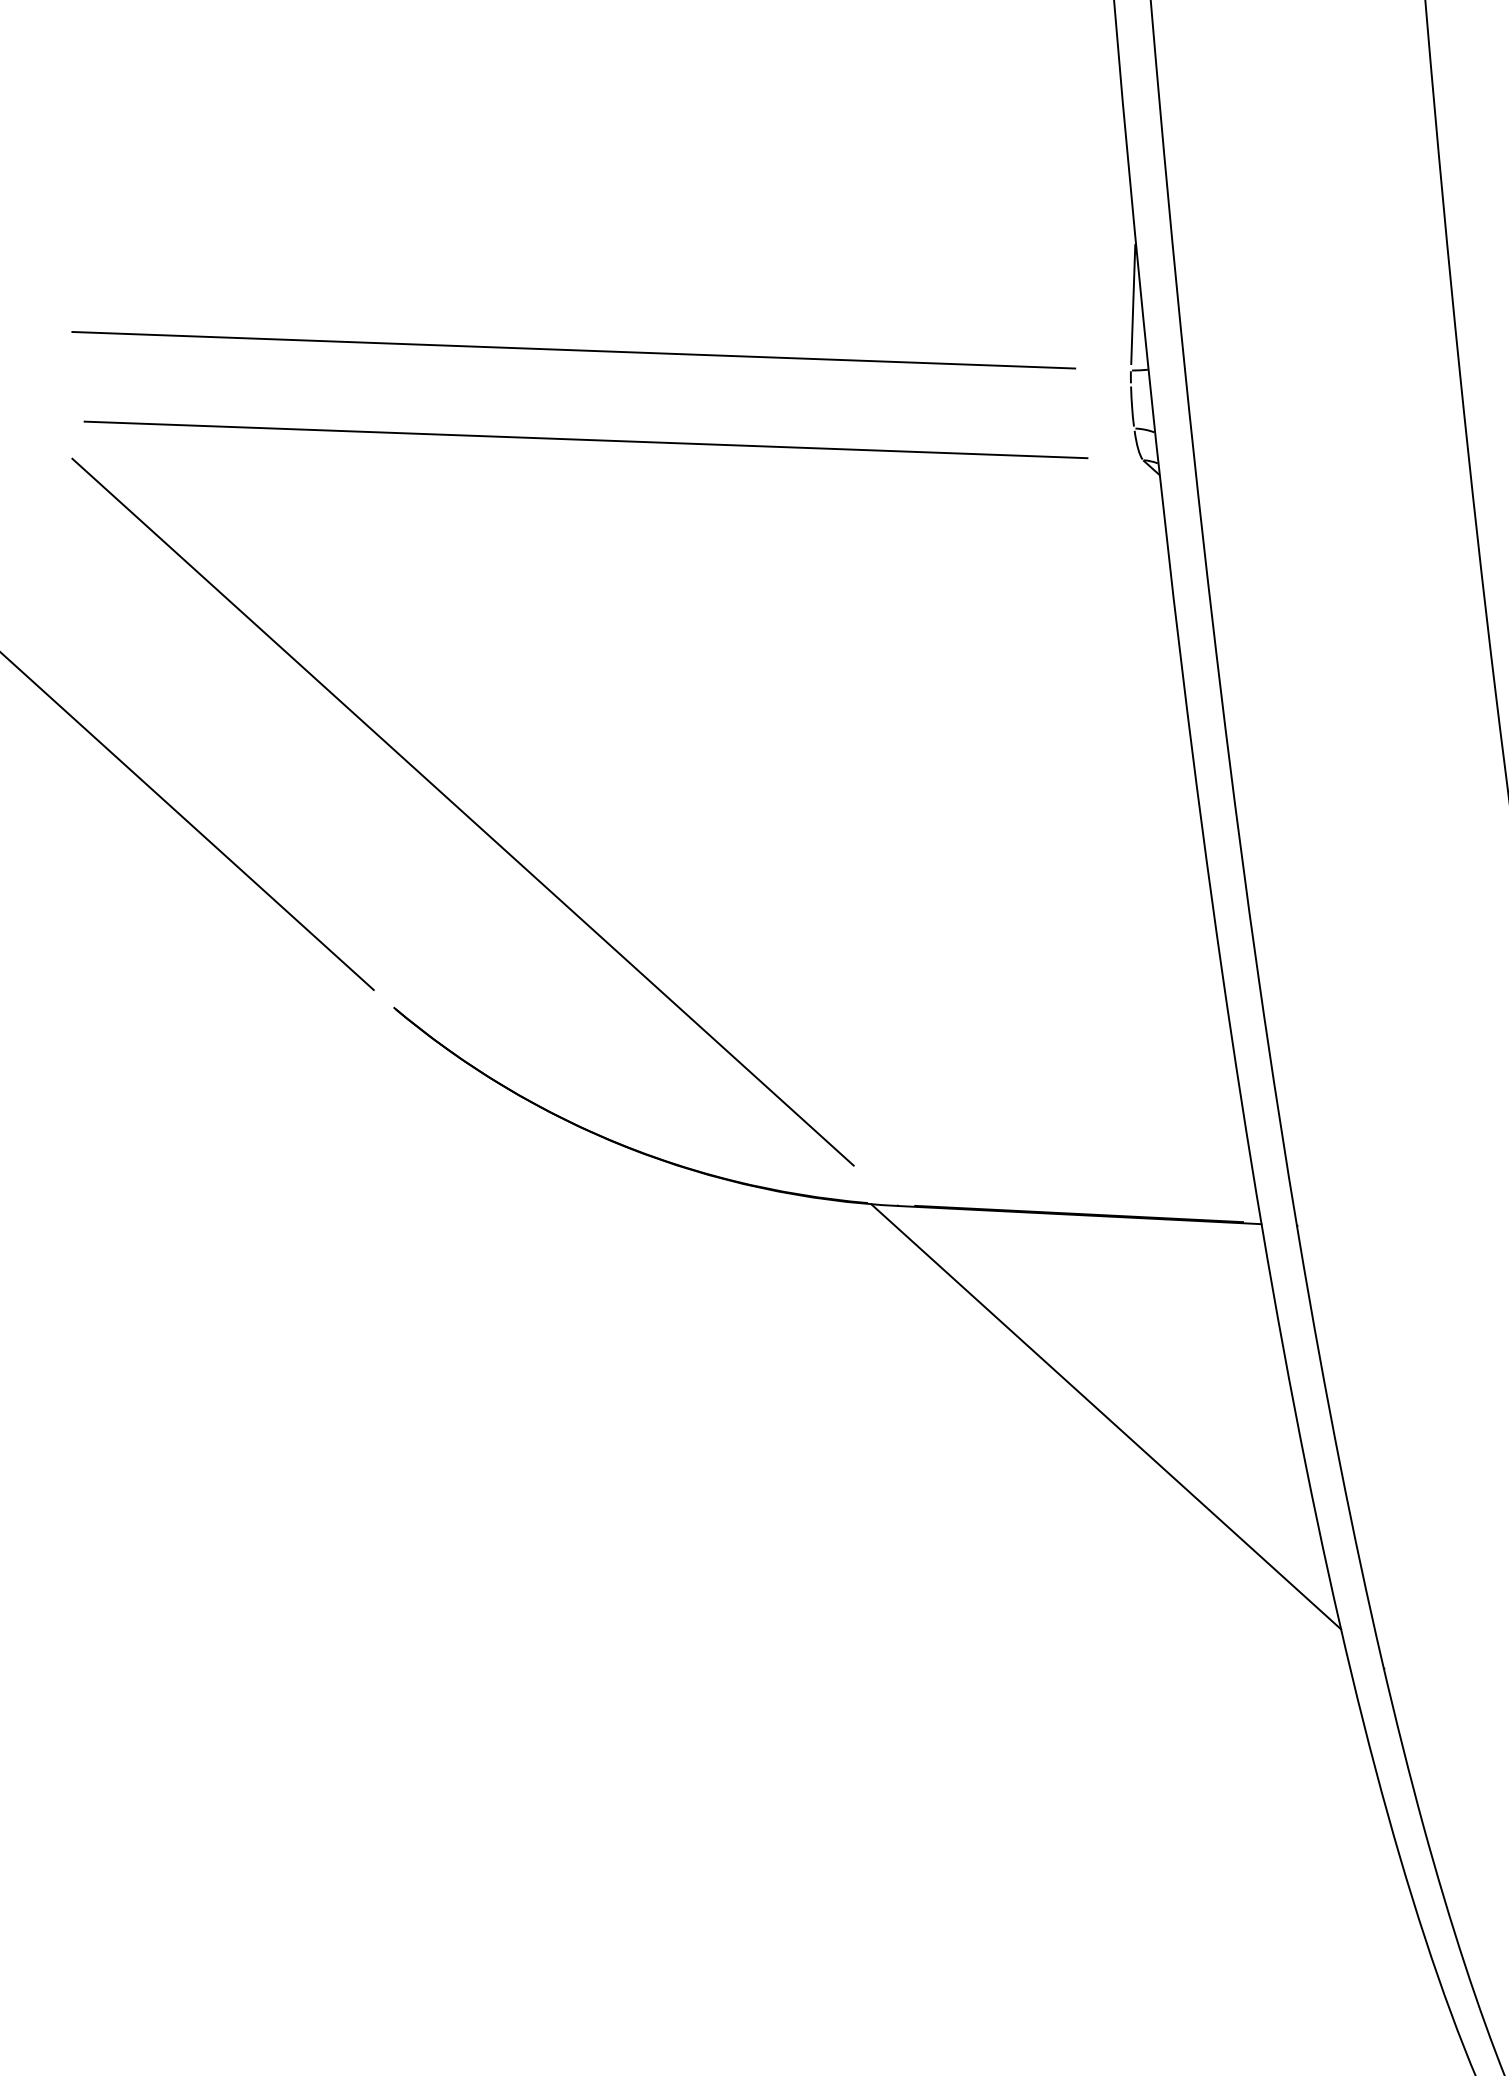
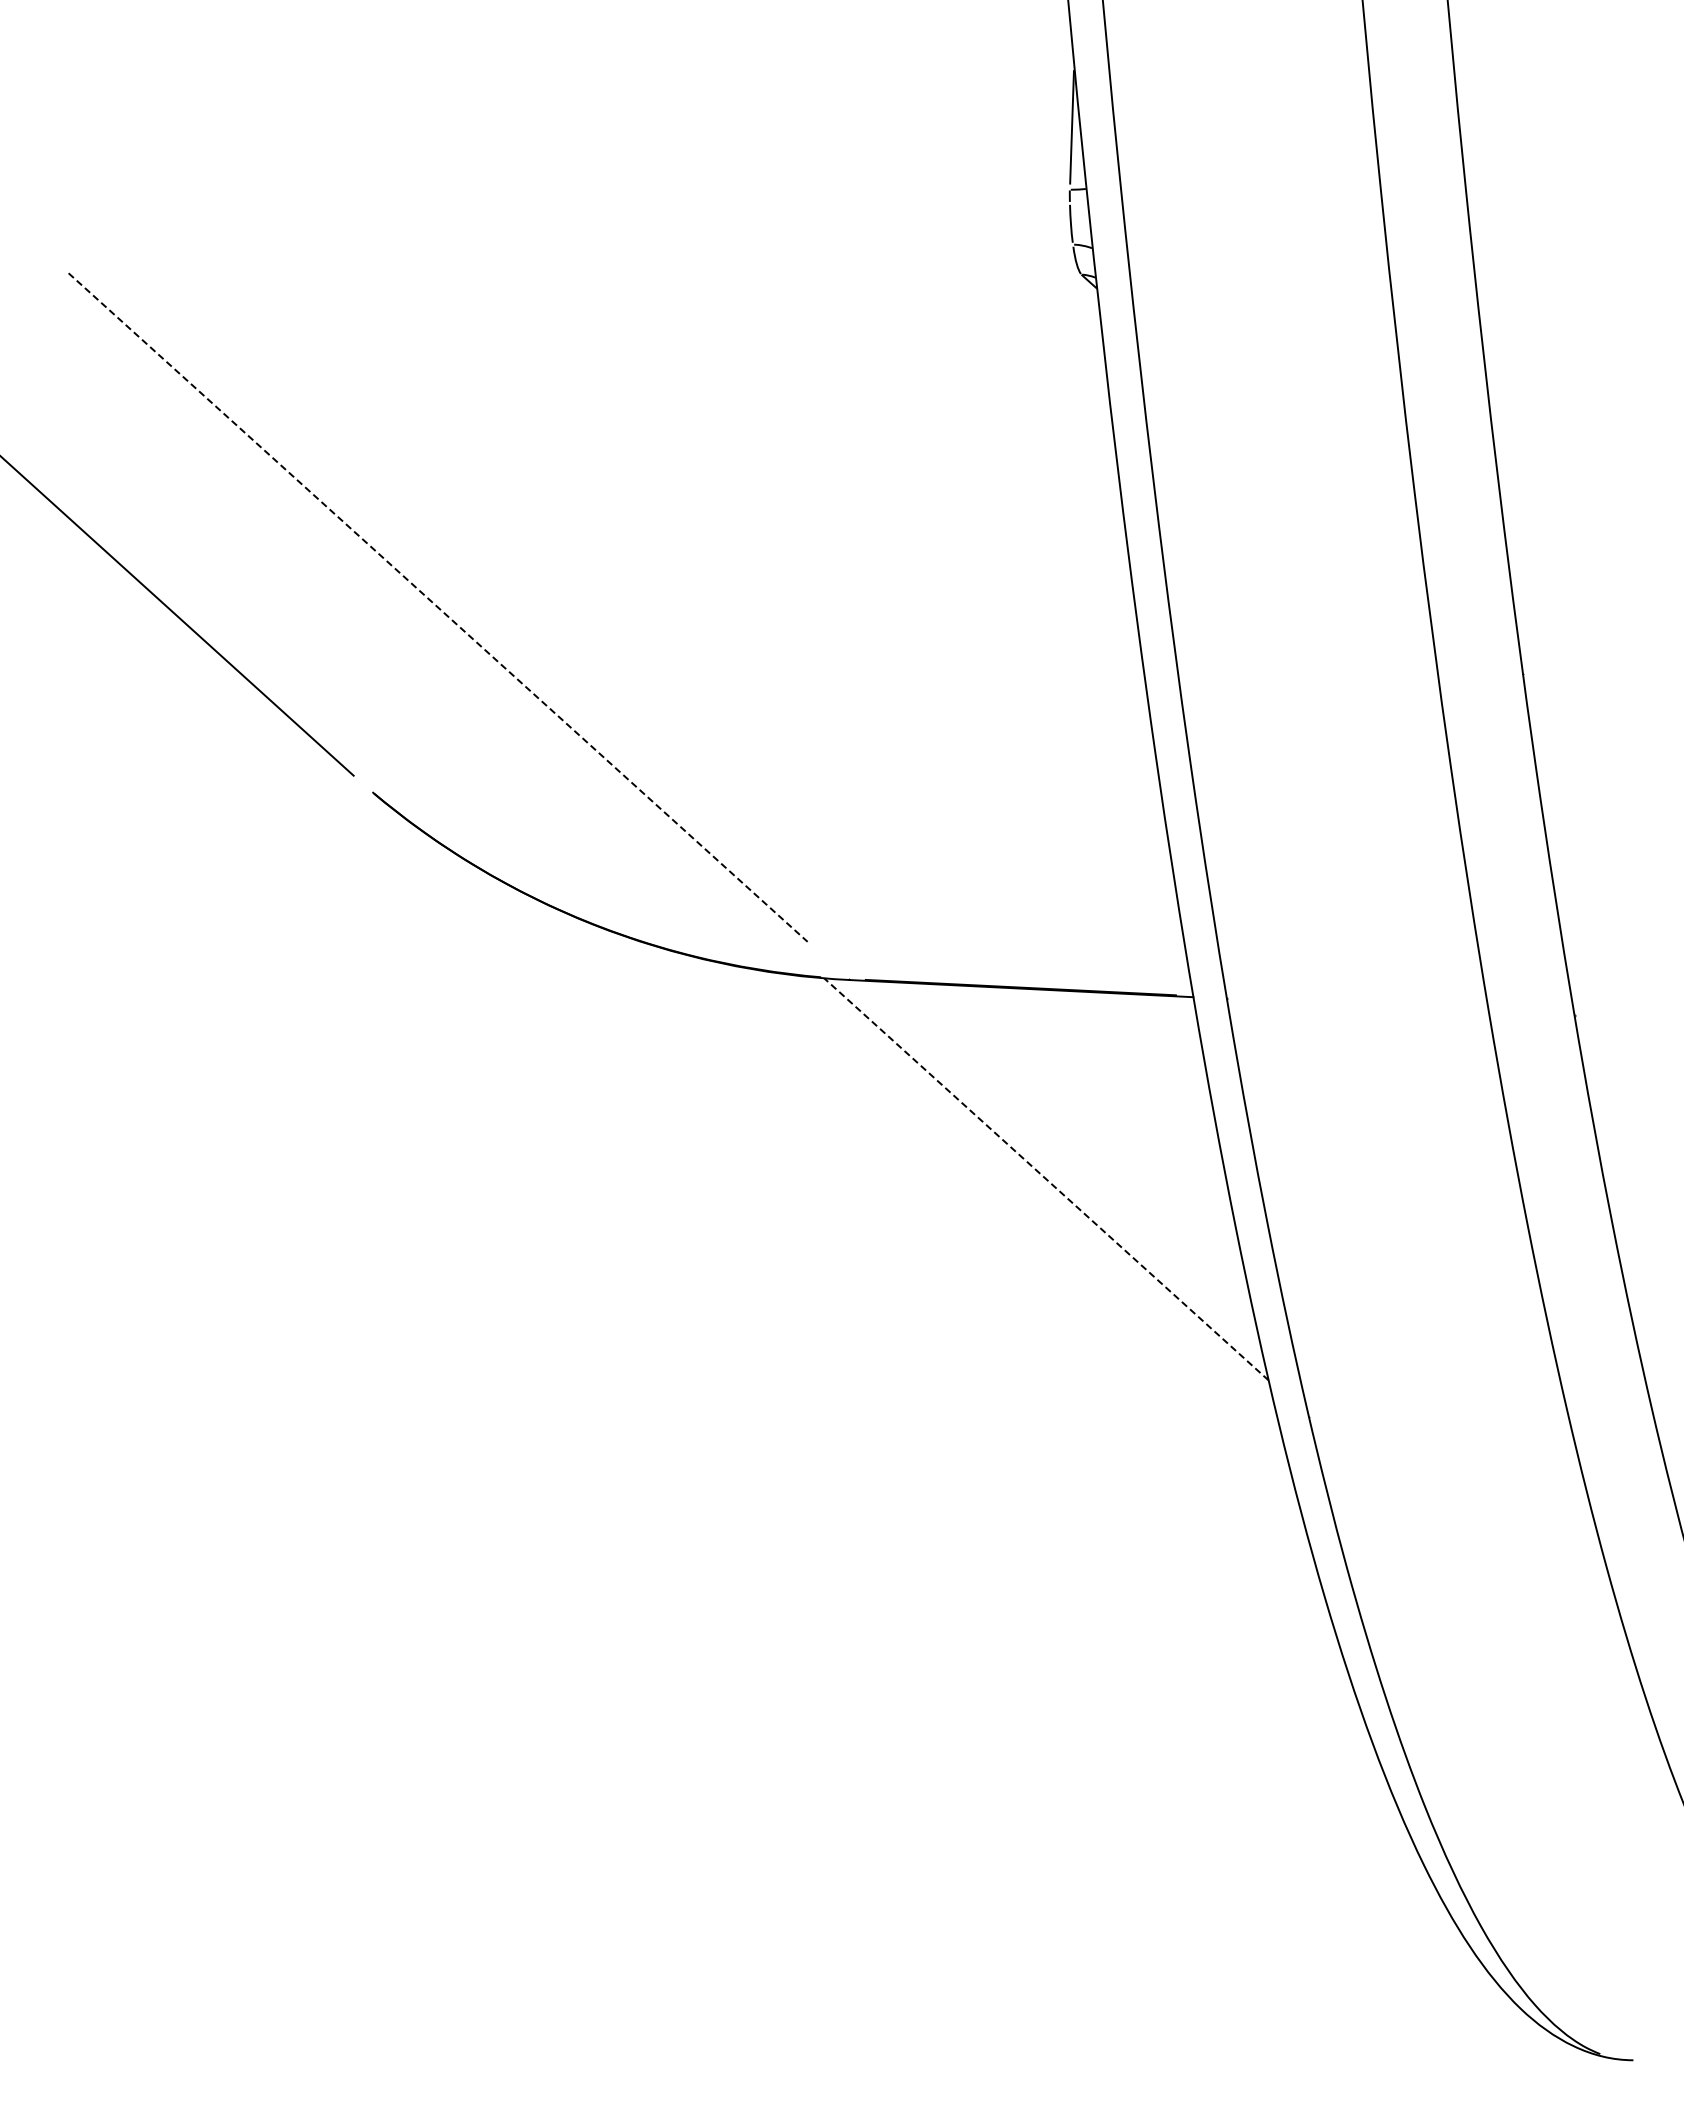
line: (573, 350) -> (542, 170), removed
line: (586, 440) -> (554, 255), removed
line: (463, 812) -> (438, 607), solid -> dashed
line: (1106, 1416) -> (1046, 1179), solid -> dashed

